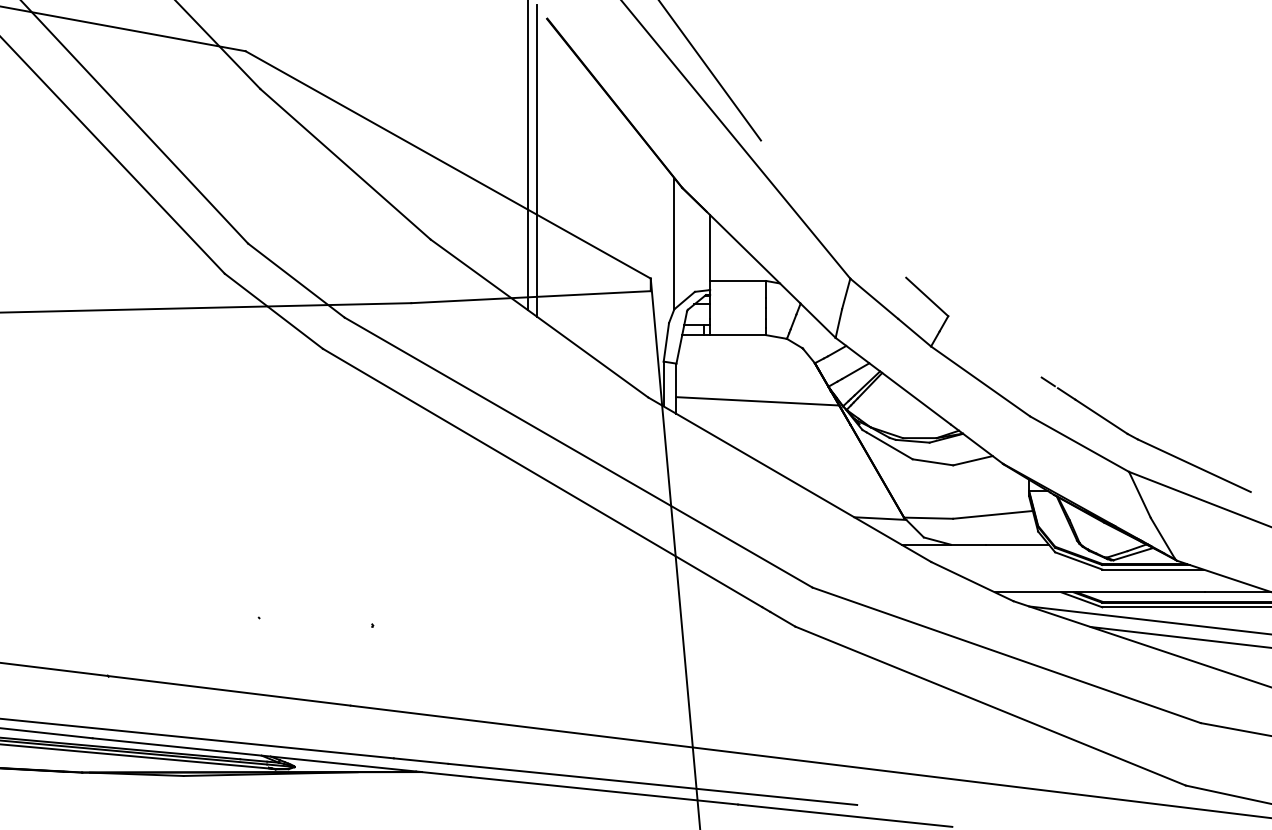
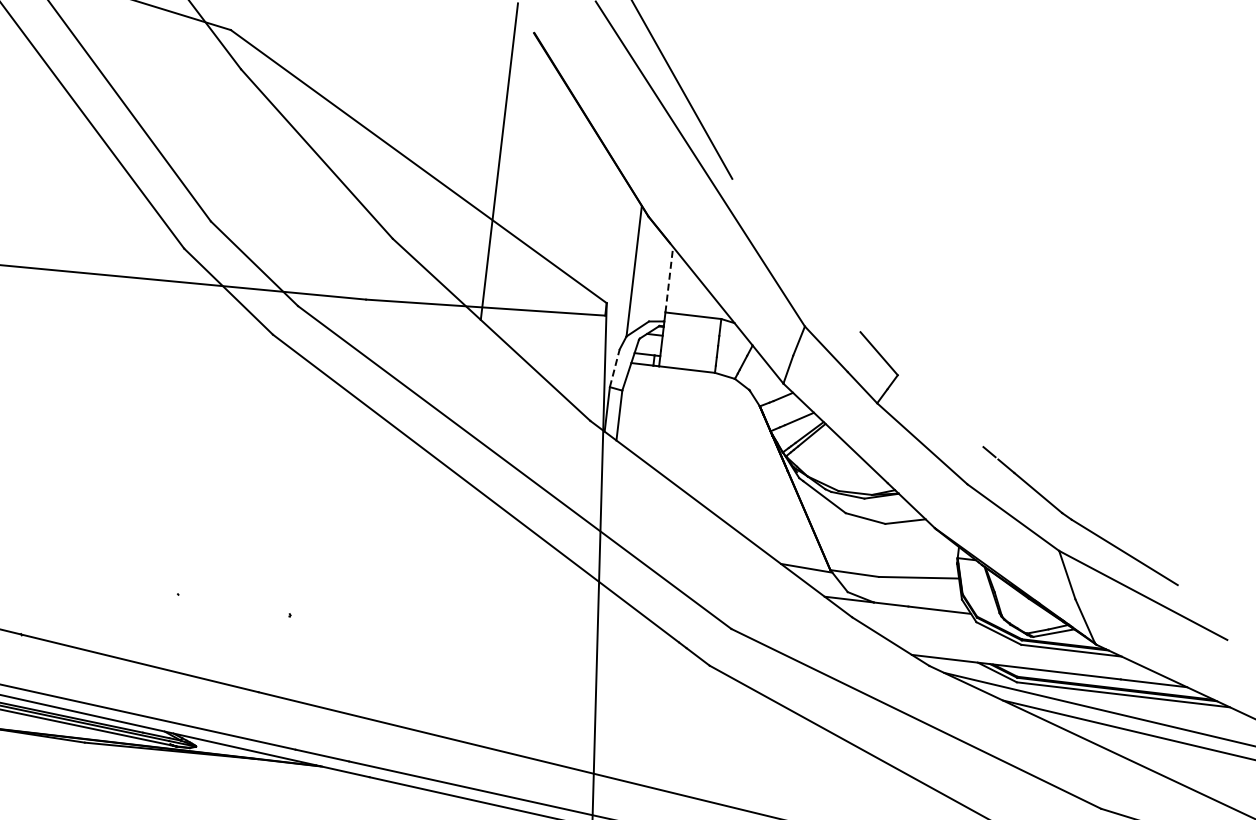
line: (537, 160) -> (508, 172), removed
line: (710, 248) -> (669, 280), solid -> dashed
line: (666, 341) -> (615, 367), solid -> dashed
line: (757, 401) -> (698, 437), removed

